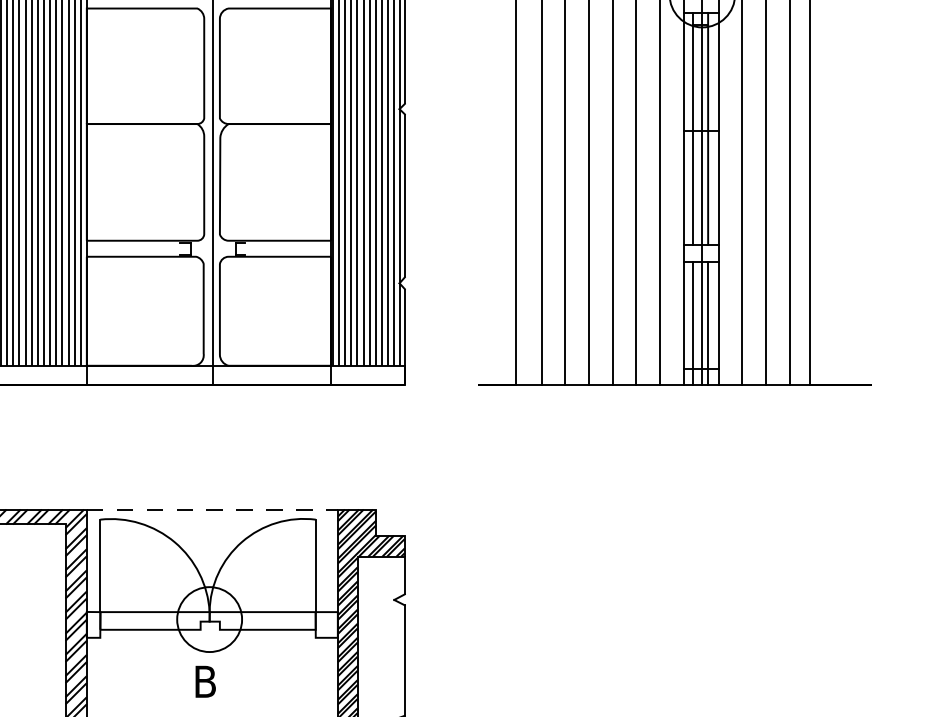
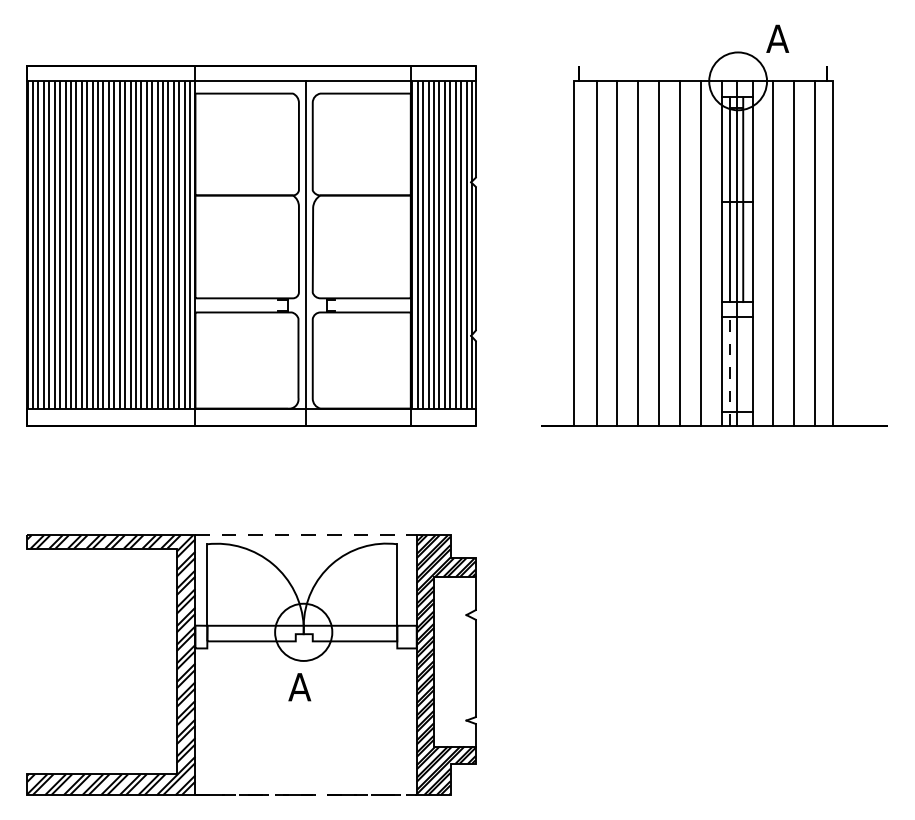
line: (692, 323) -> (729, 371), solid -> dashed
line: (708, 323) -> (743, 371), removed
text: (204, 682) -> (299, 687), B -> A

